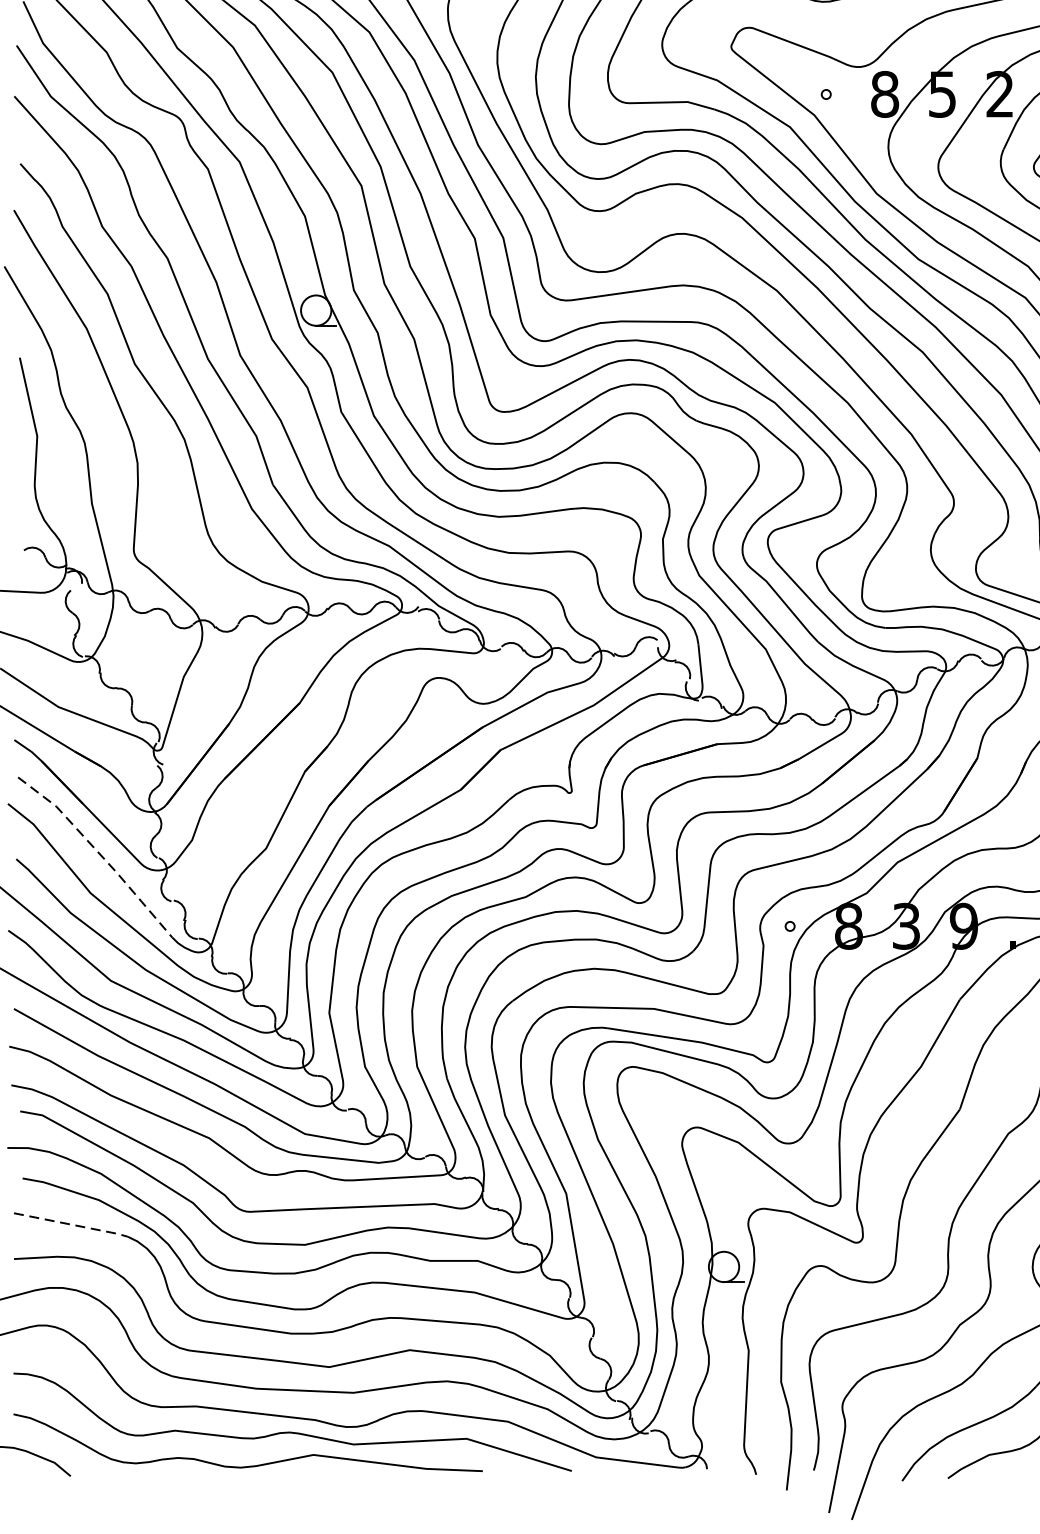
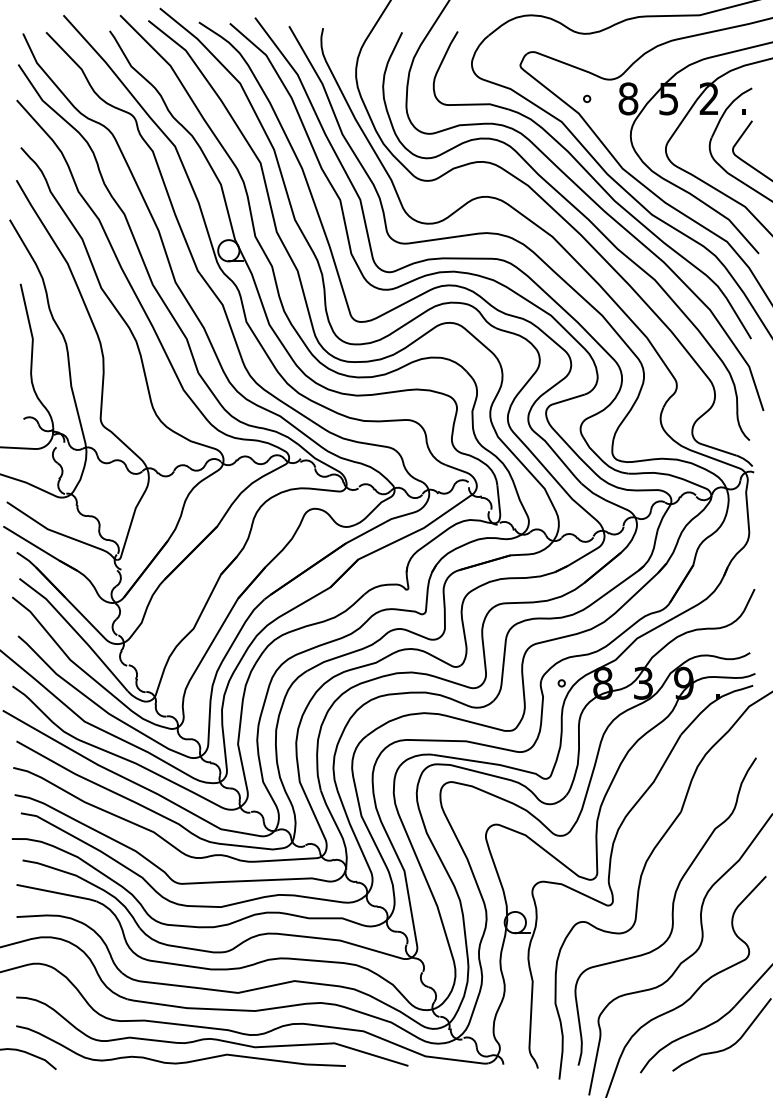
line: (99, 852) -> (76, 631), dashed -> solid
line: (72, 1224) -> (57, 892), dashed -> solid

